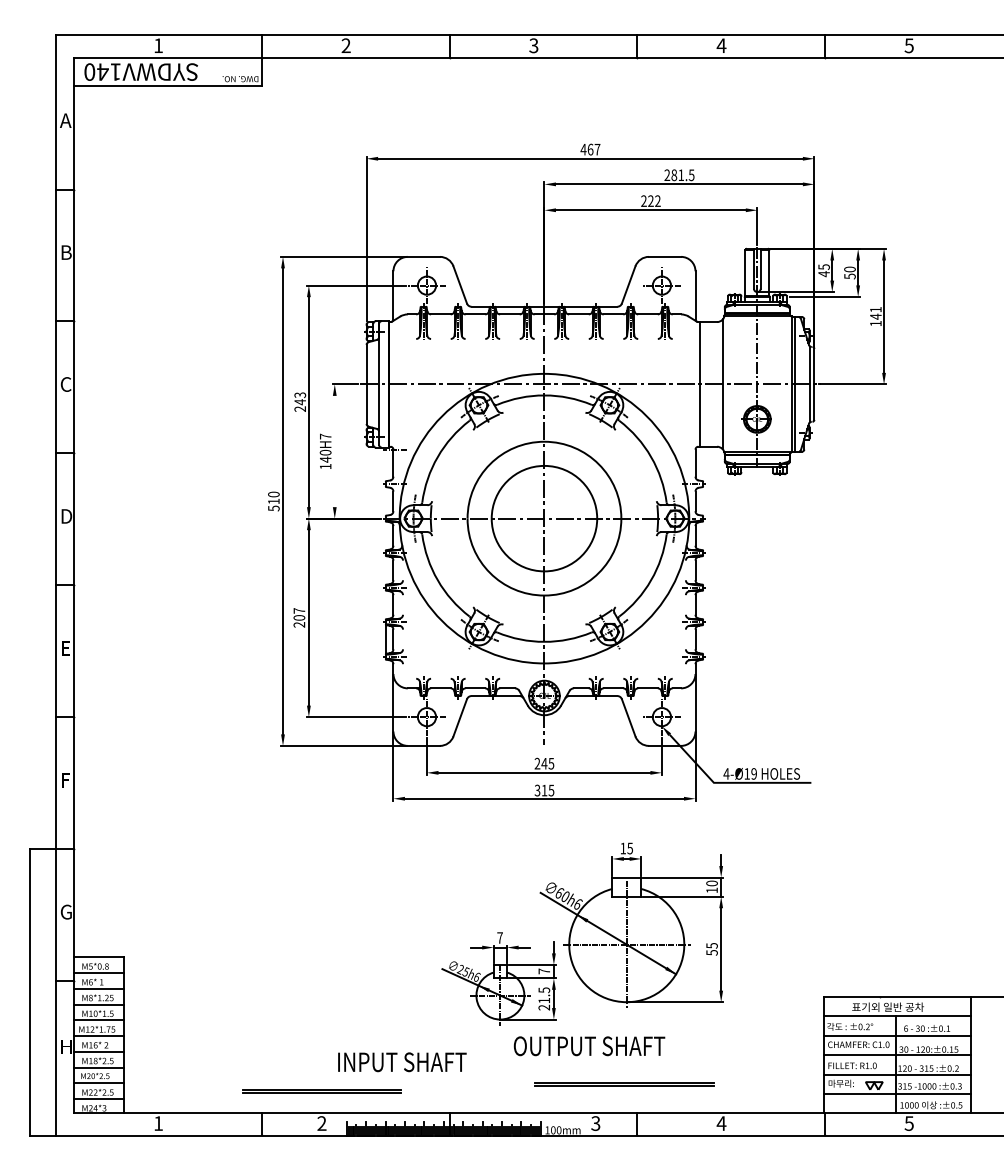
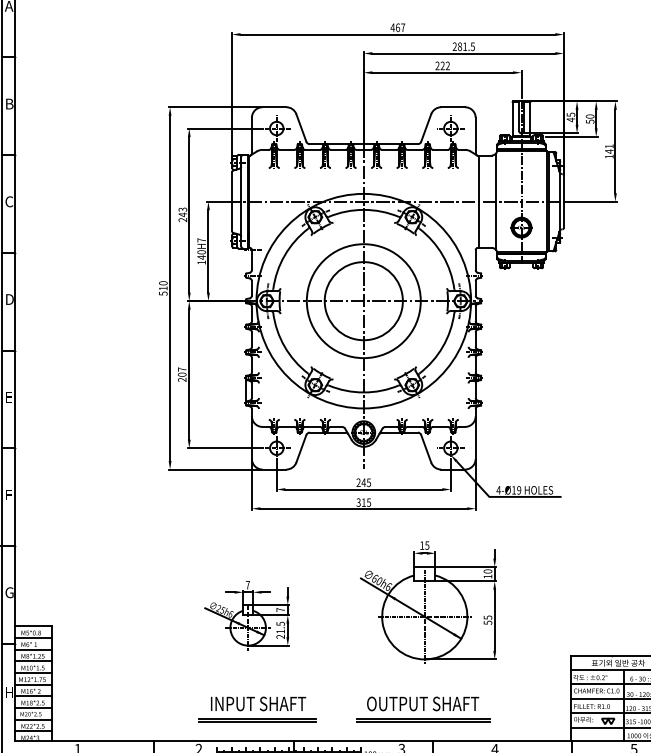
line: (334, 451) -> (208, 251), added
part: (498, 978) -> (246, 615), moved
text: (589, 1046) -> (423, 704), moved
line: (321, 1090) -> (256, 719), moved

